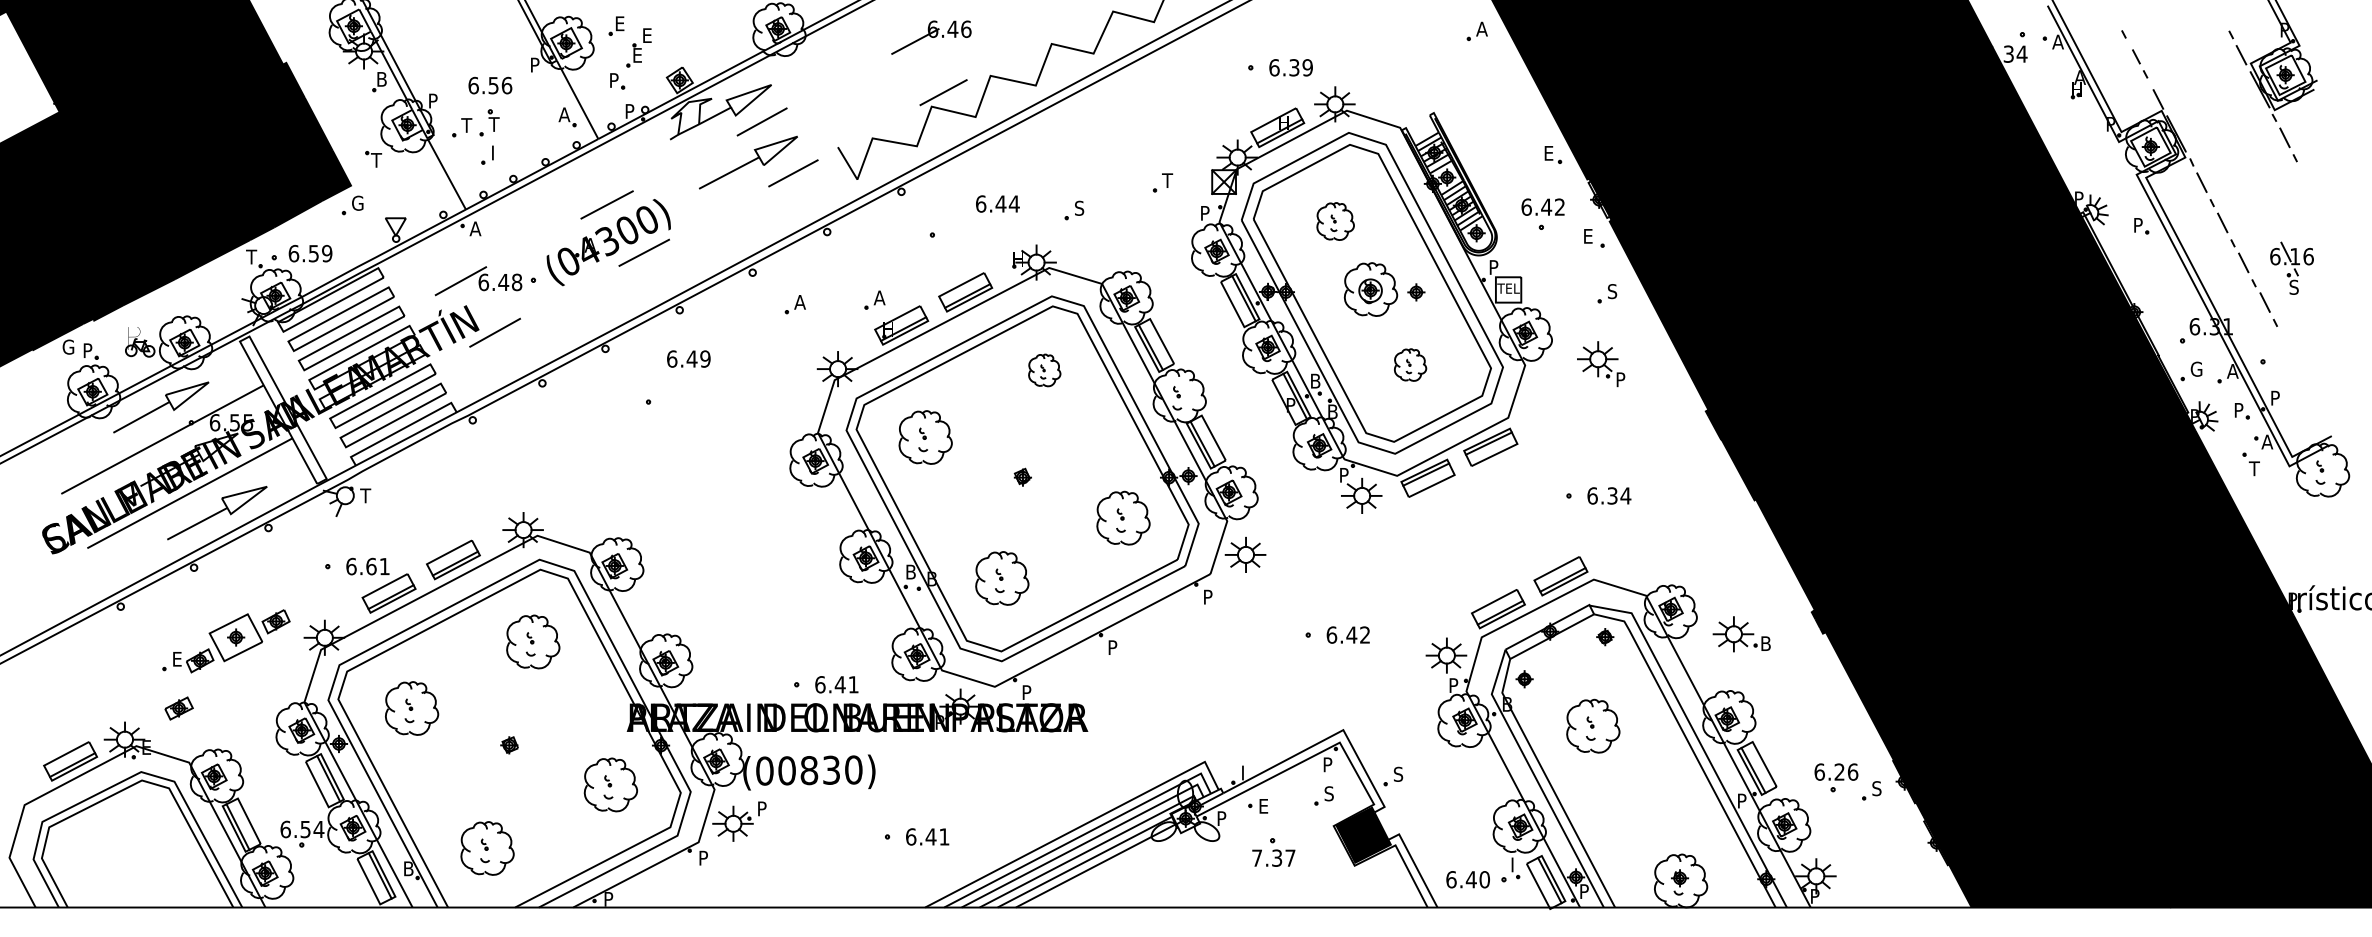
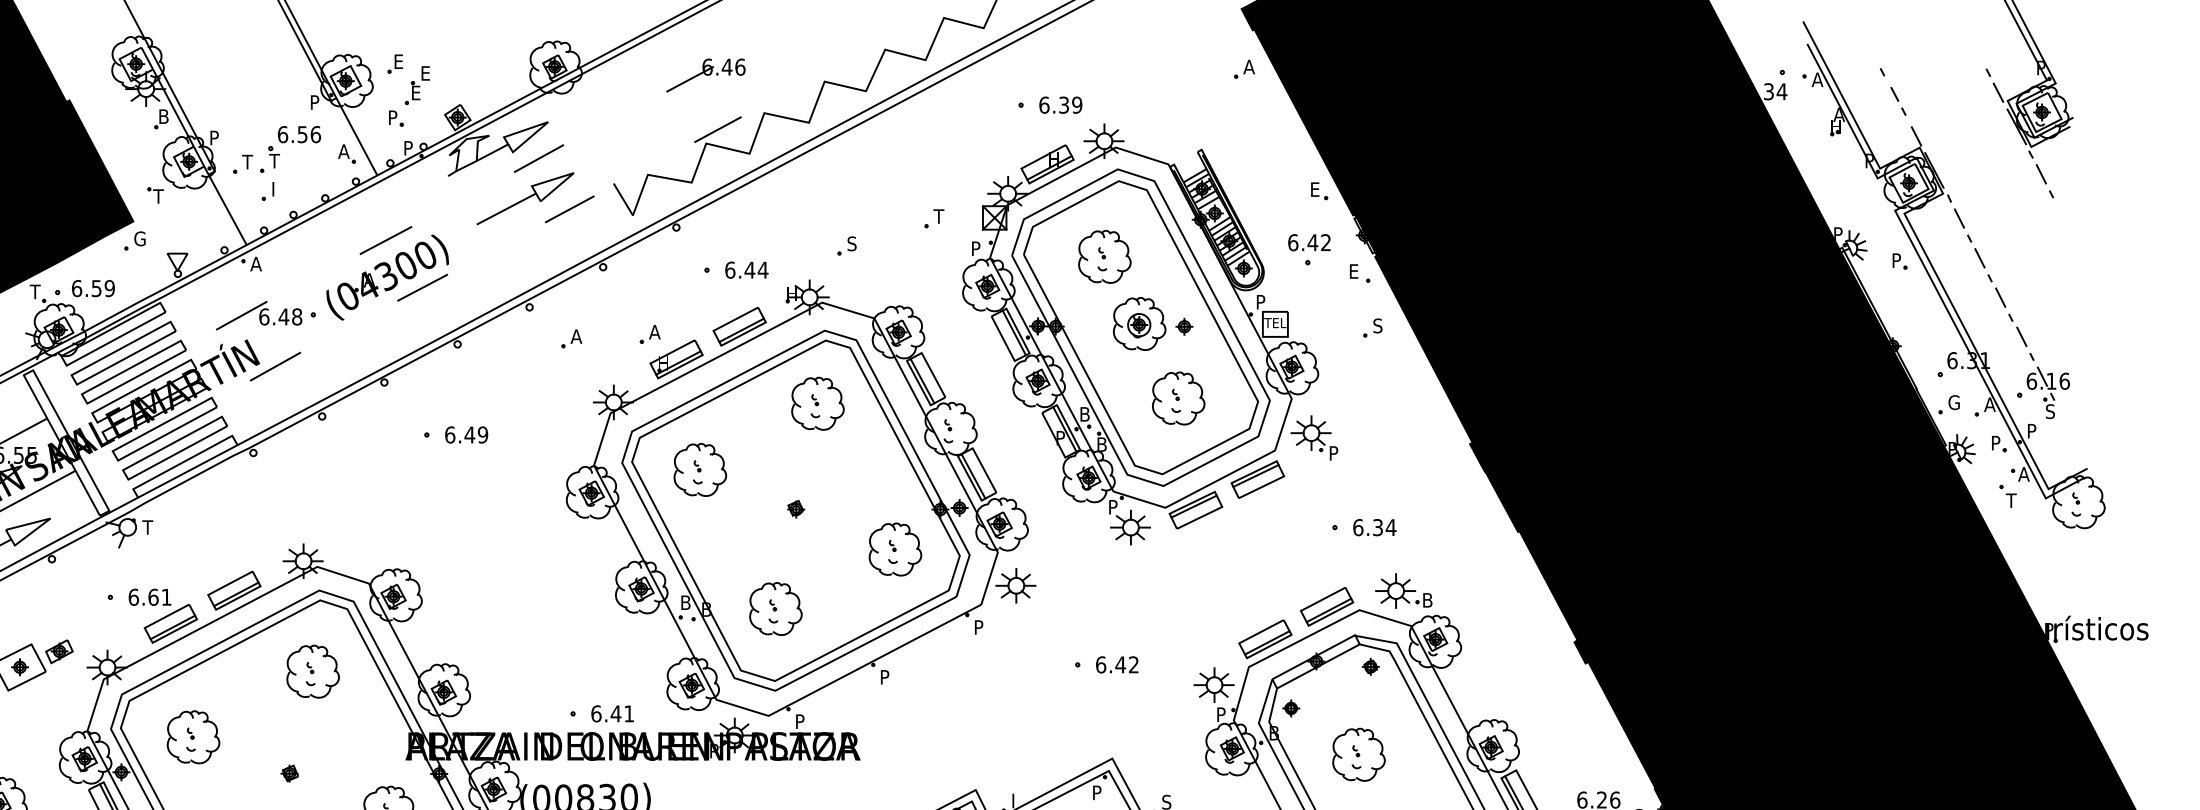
text: (490, 85) -> (299, 134), moved
text: (997, 203) -> (746, 269), moved
part: (1335, 221) -> (1104, 256), size x1.43
part: (2291, 267) -> (2047, 391), moved
text: (688, 358) -> (466, 434), moved
part: (1410, 364) -> (1178, 397), size x1.67
part: (1601, 364) -> (1314, 438), moved
part: (1044, 370) -> (817, 403), size x1.67
part: (1741, 634) -> (1403, 591), moved

